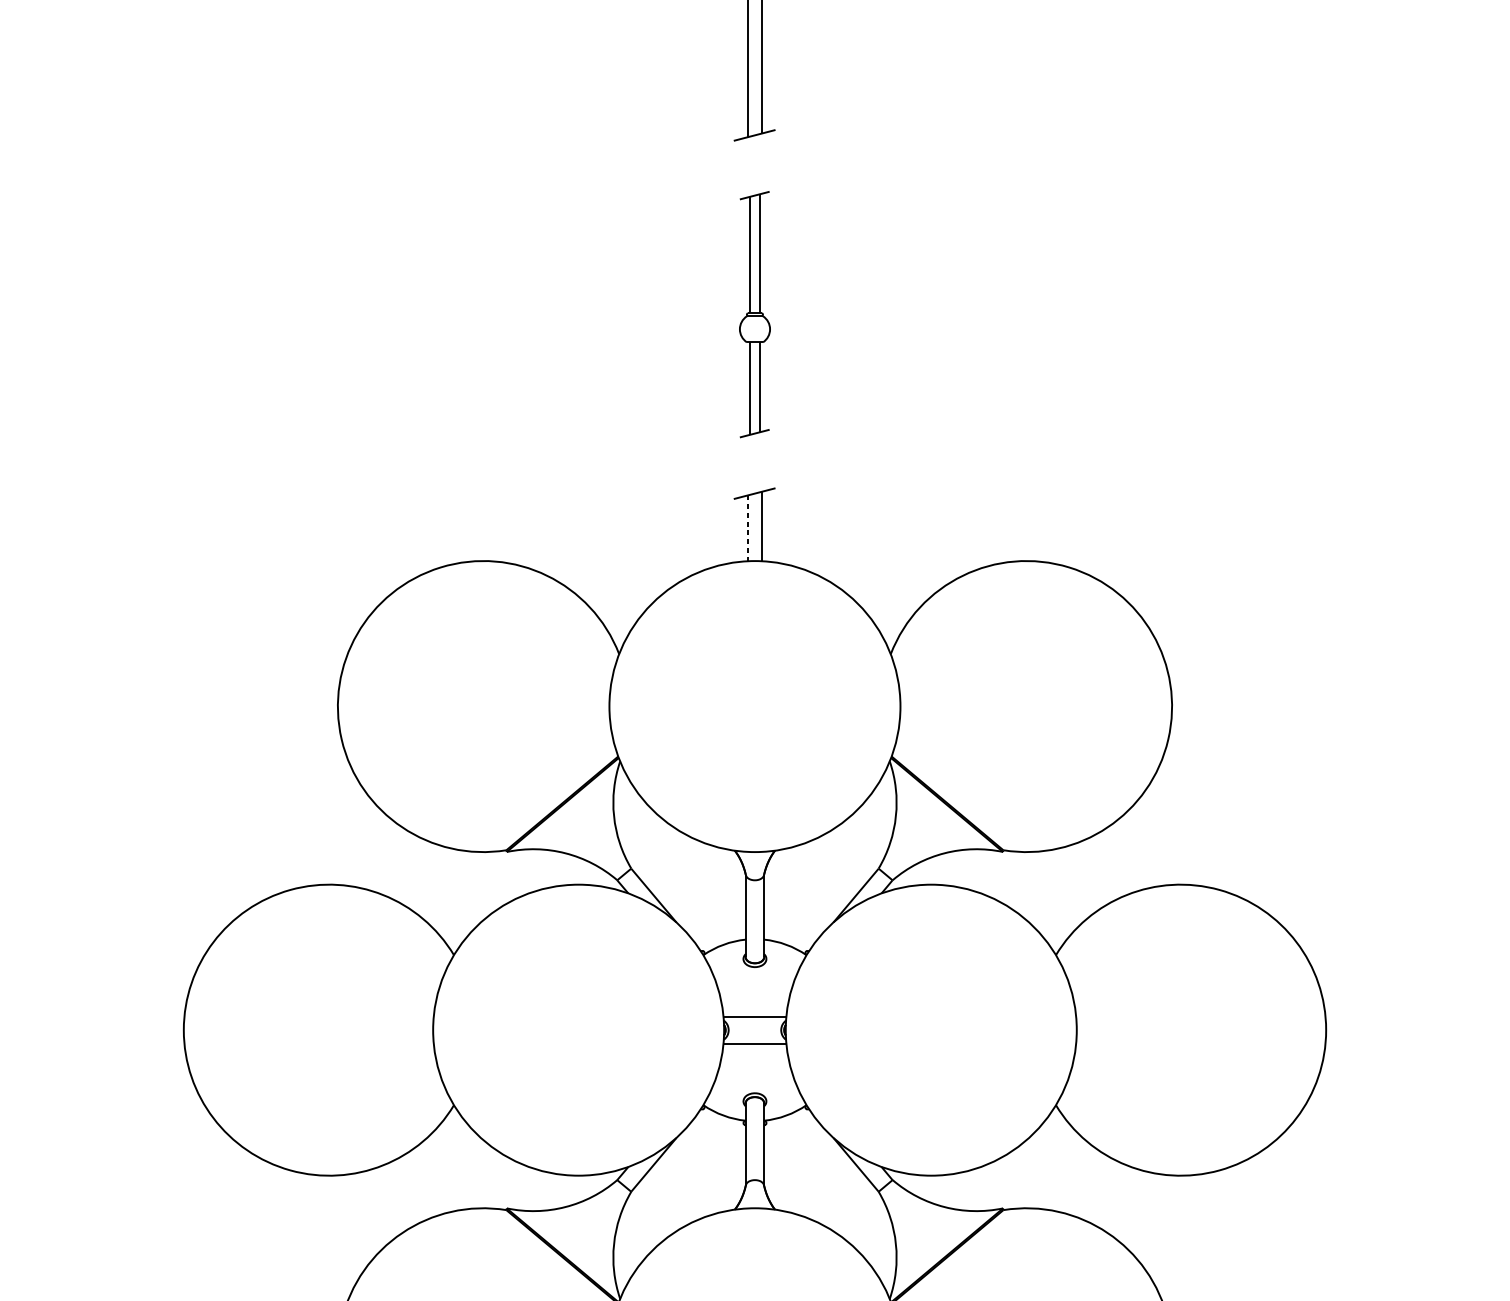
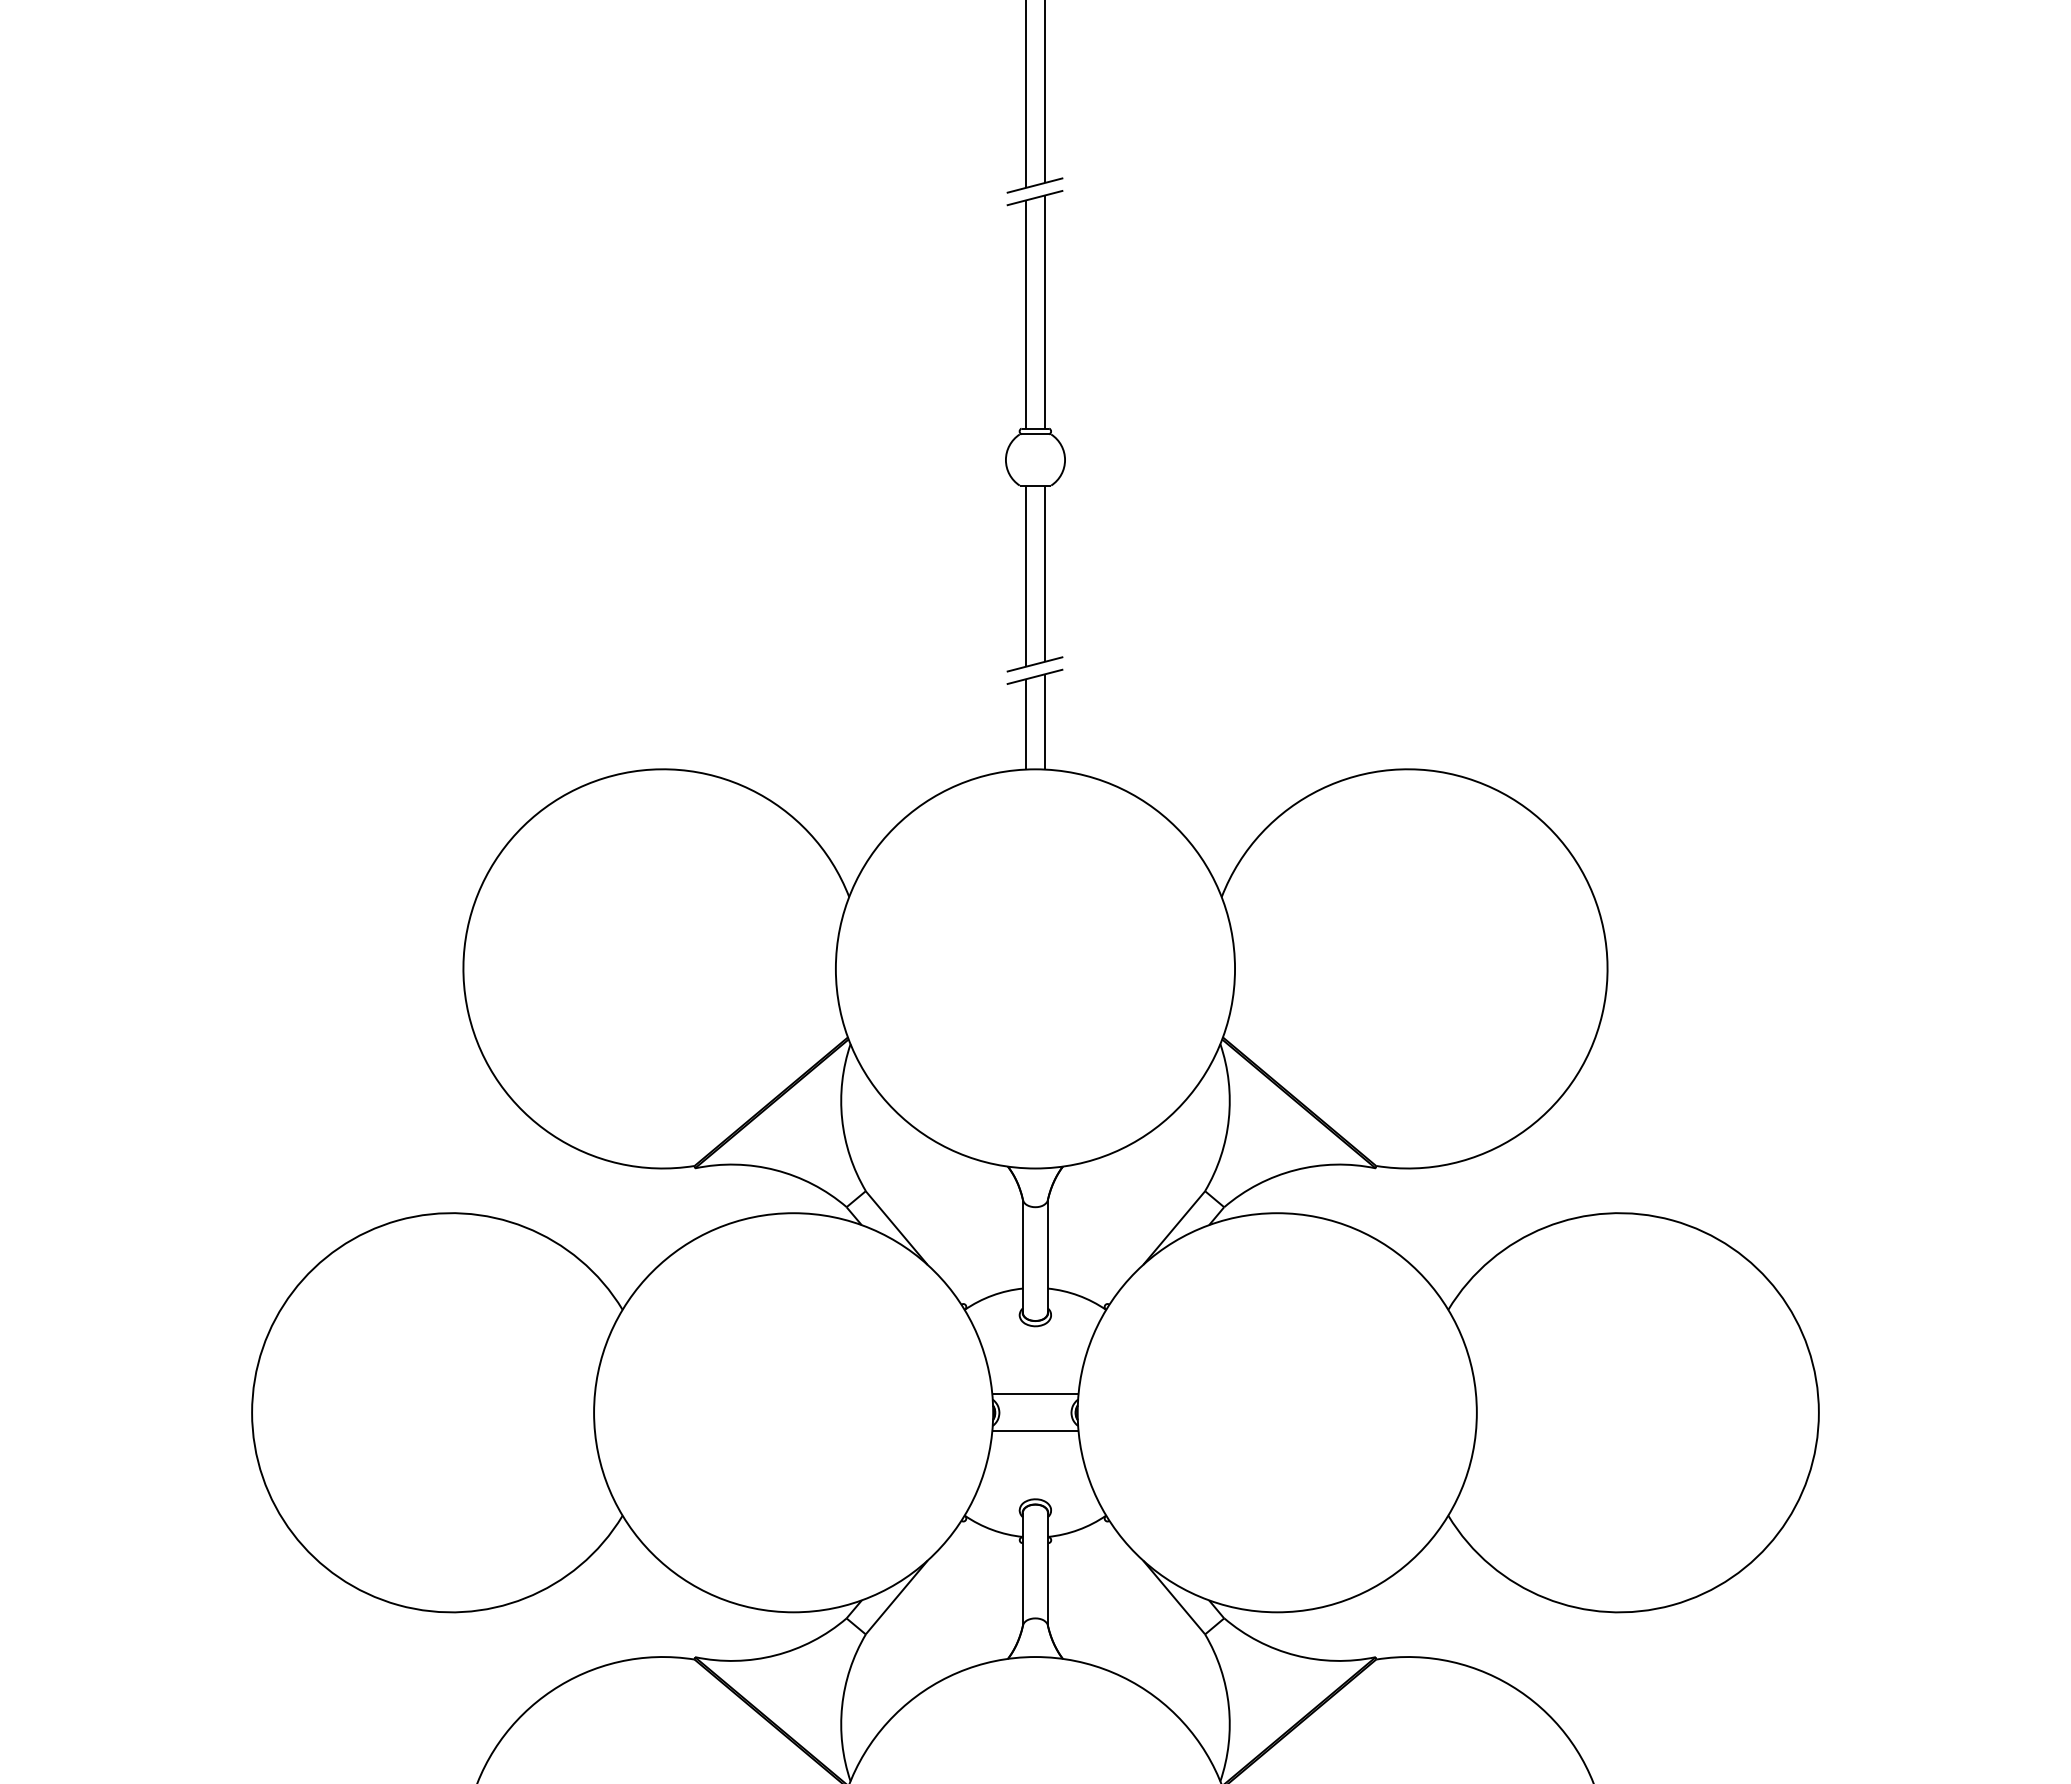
part: (755, 314) -> (1035, 431), size x1.43
line: (748, 528) -> (1026, 724), dashed -> solid

